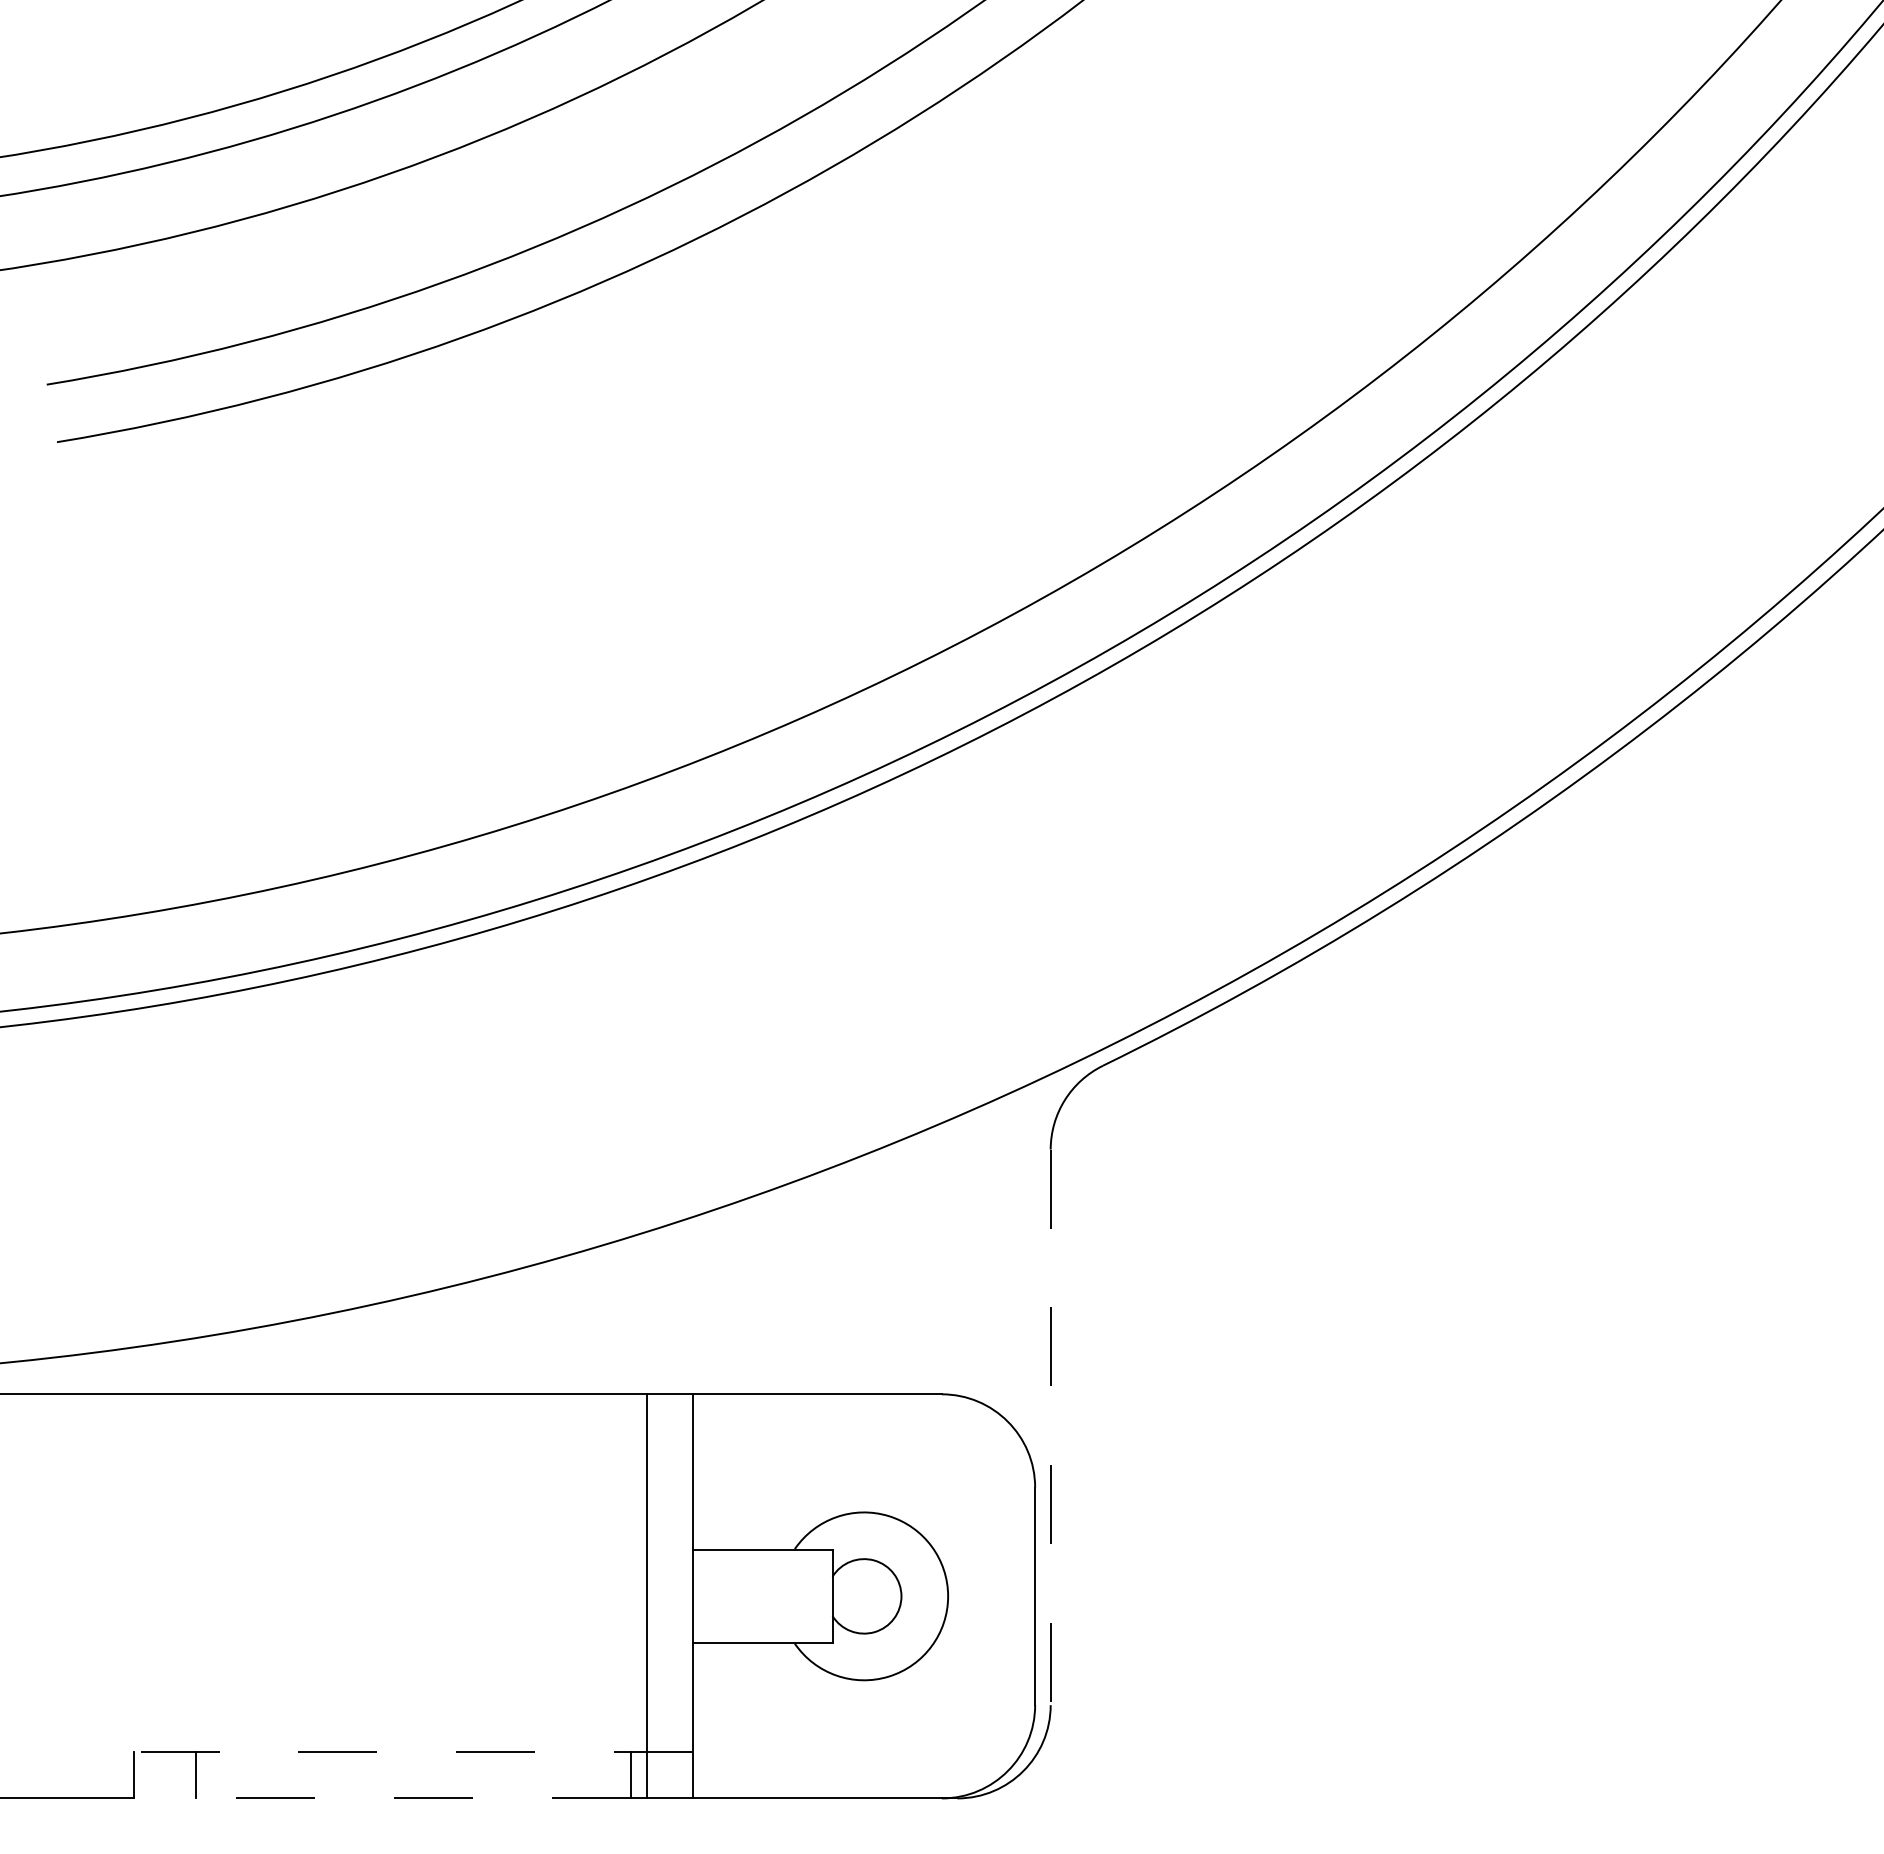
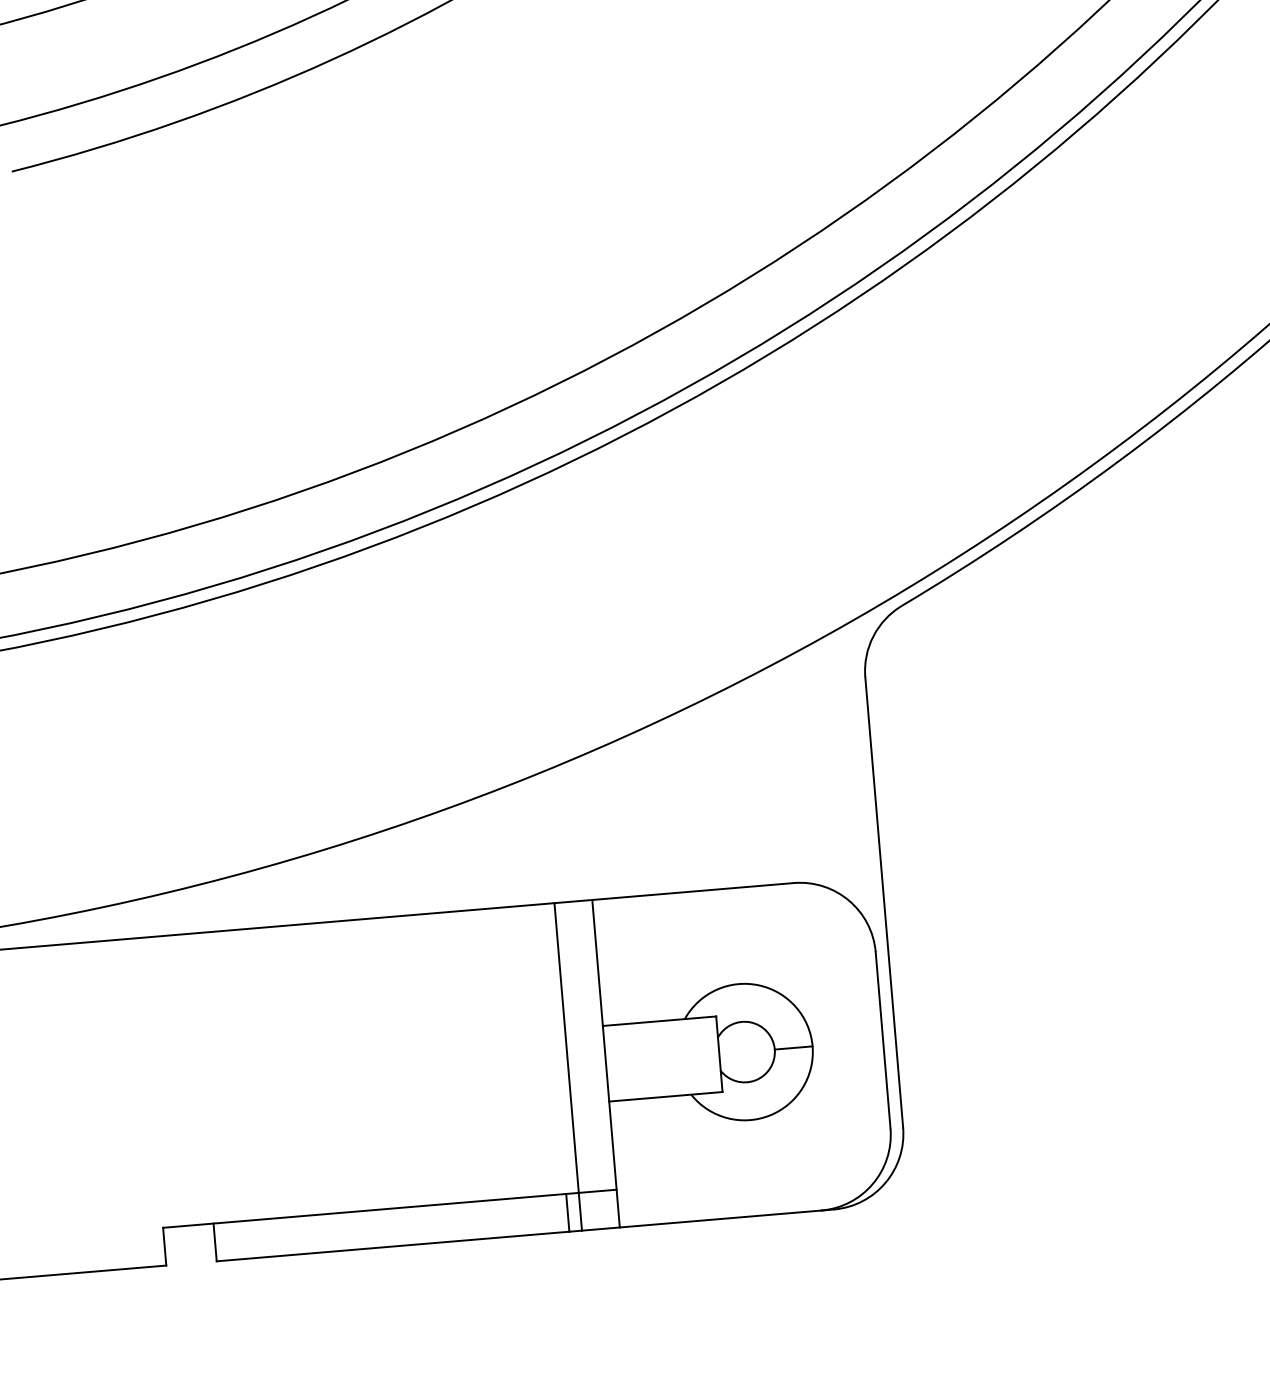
line: (1050, 1427) -> (884, 902), dashed -> solid
line: (924, 1596) -> (793, 1048), added
line: (413, 1751) -> (389, 1208), dashed -> solid
line: (413, 1798) -> (393, 1246), dashed -> solid

